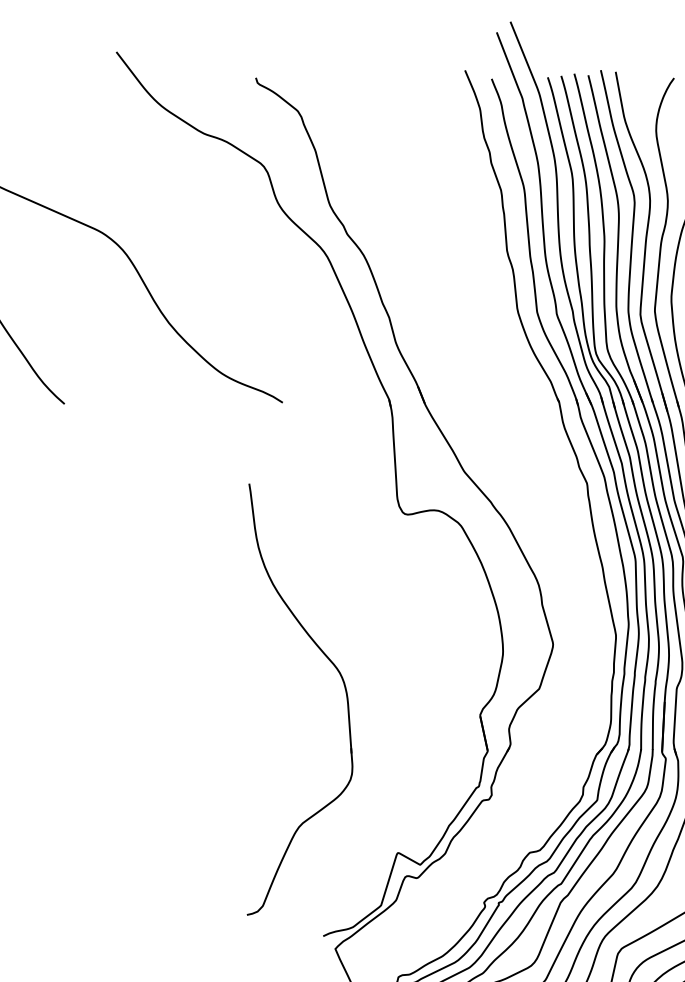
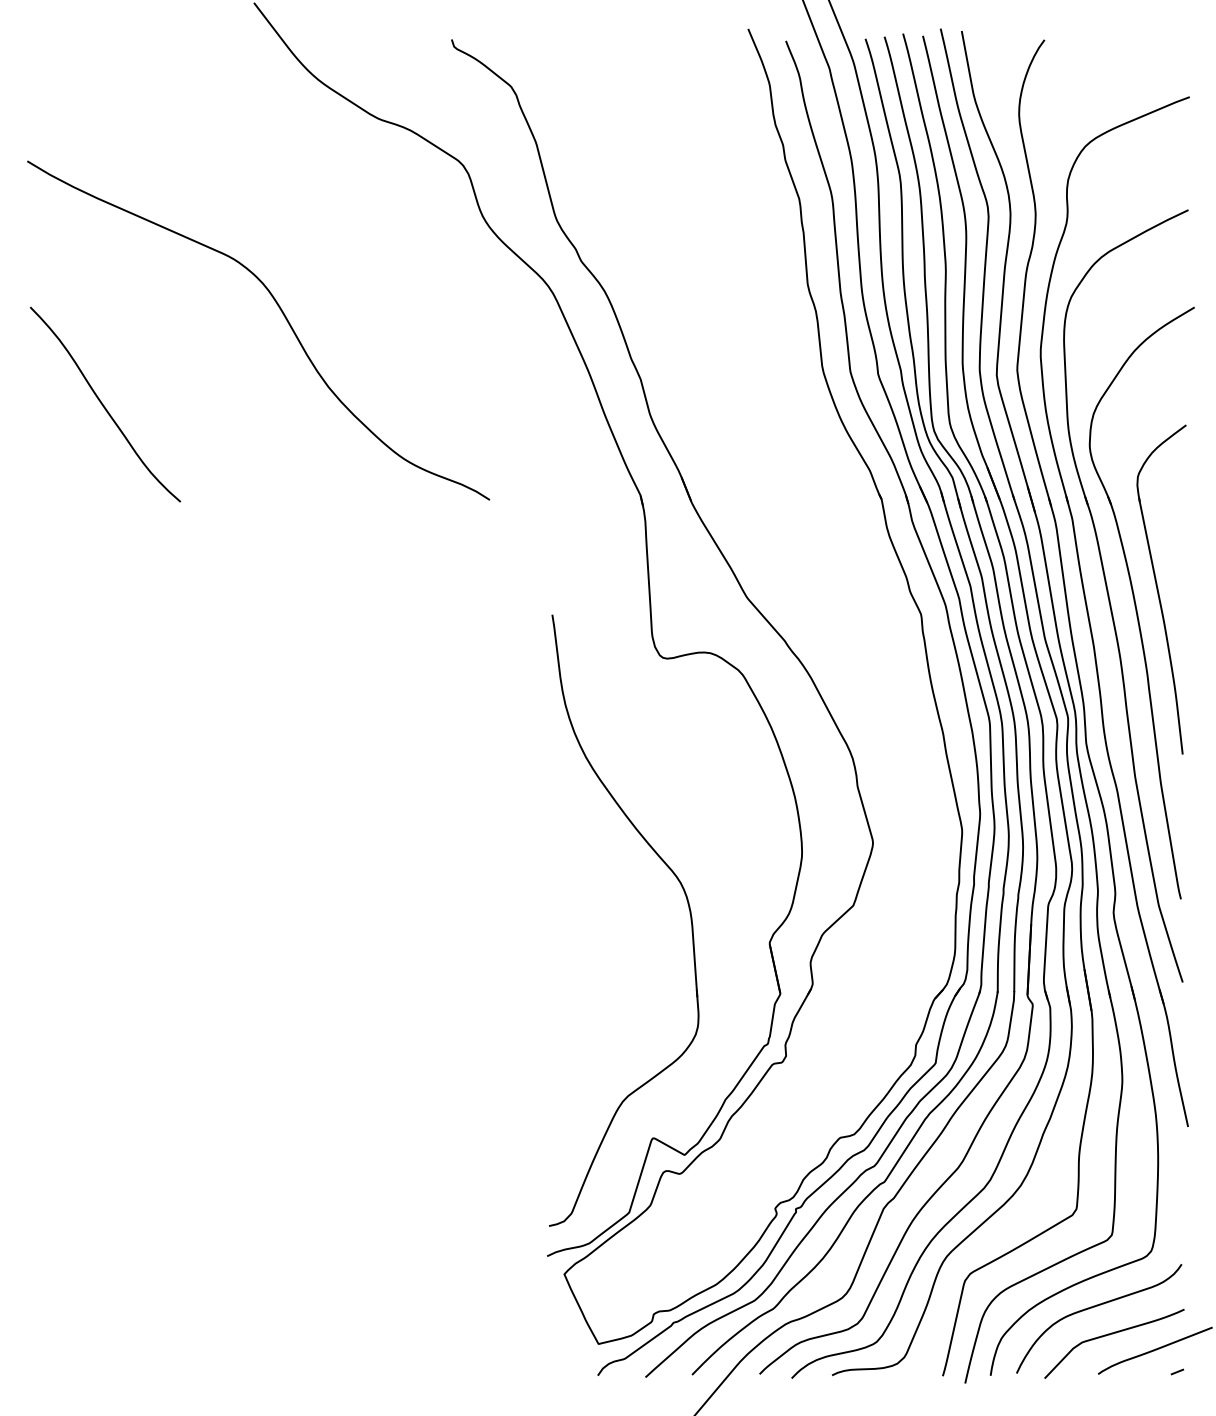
part: (344, 688) -> (687, 904), moved

